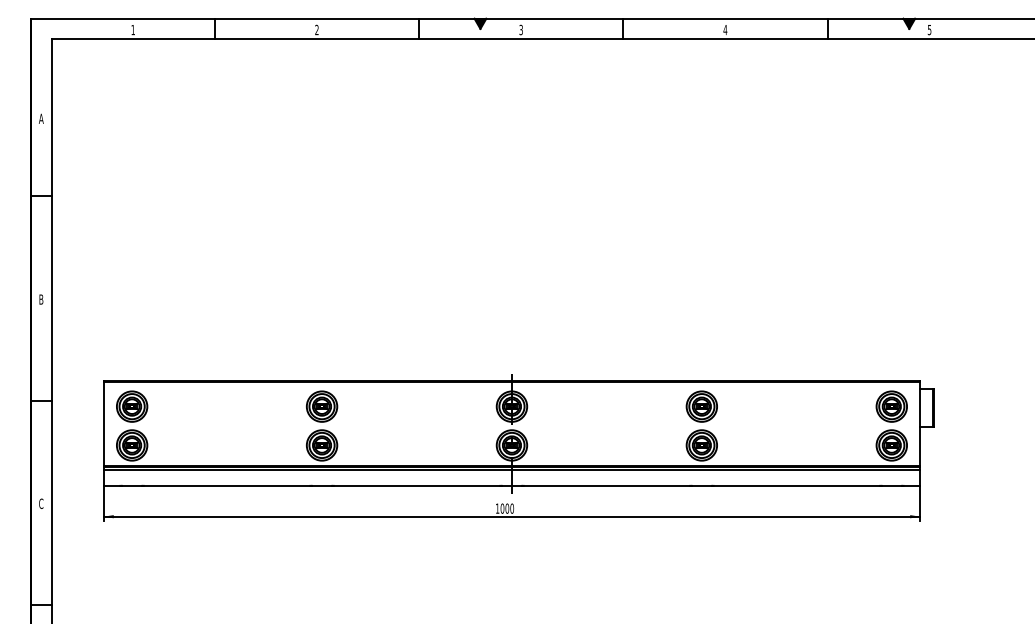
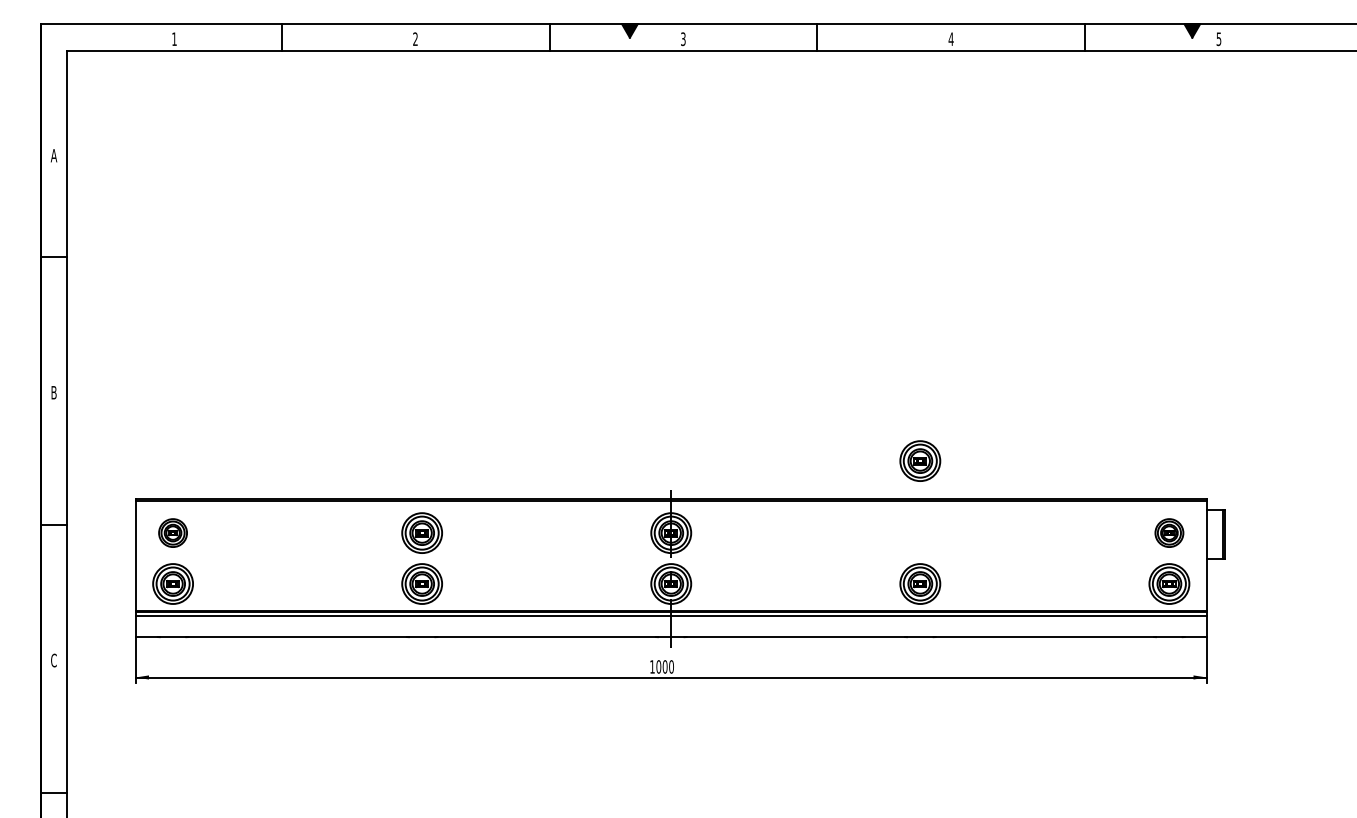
part: (131, 406) -> (172, 532), size x0.7
part: (702, 406) -> (920, 460), moved
part: (891, 406) -> (1169, 532), size x0.7

